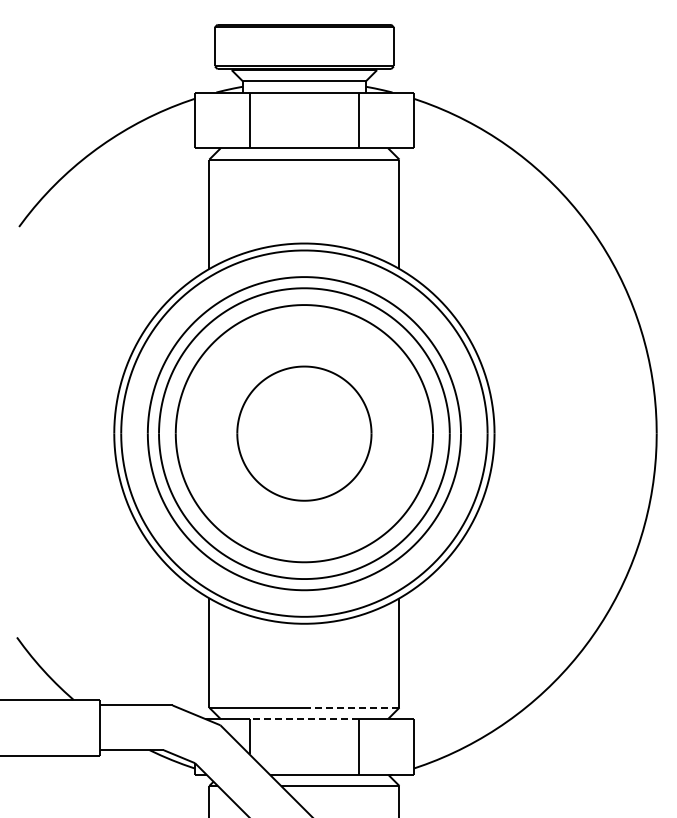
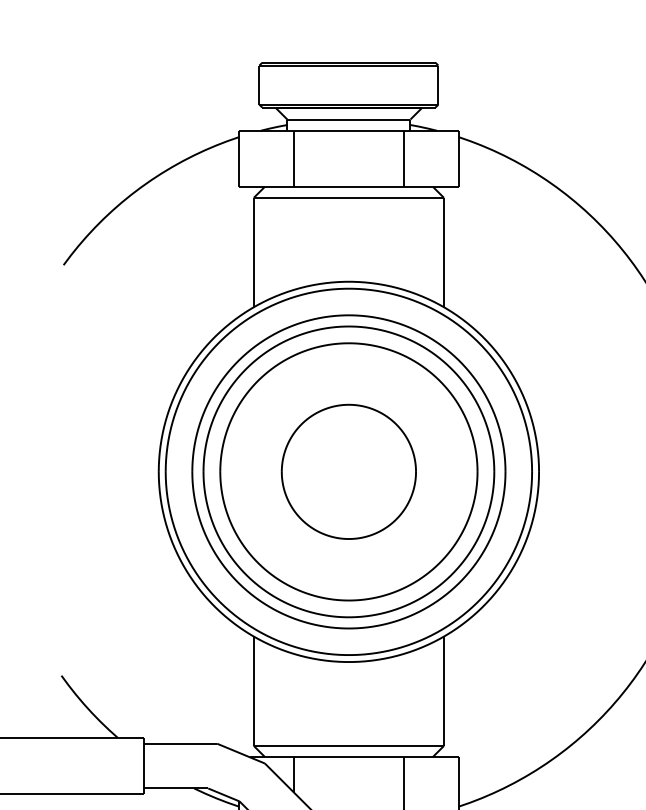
line: (351, 707) -> (396, 745), dashed -> solid
line: (304, 718) -> (349, 756), dashed -> solid

